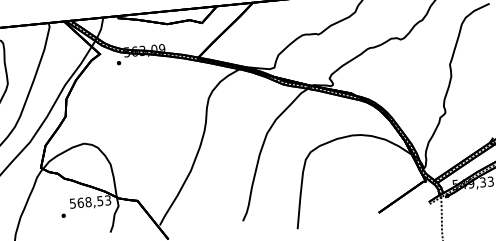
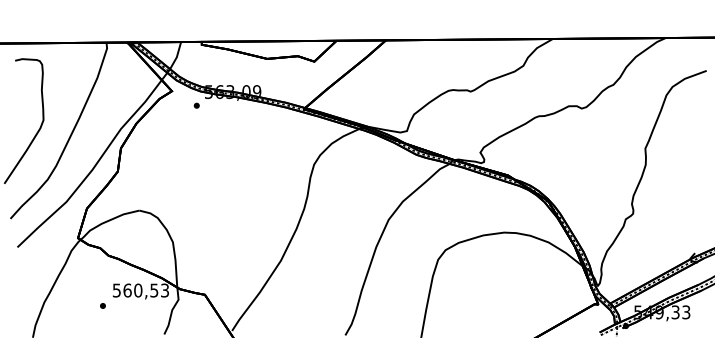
text: (88, 202) -> (138, 290), 568,53 -> 560,53

